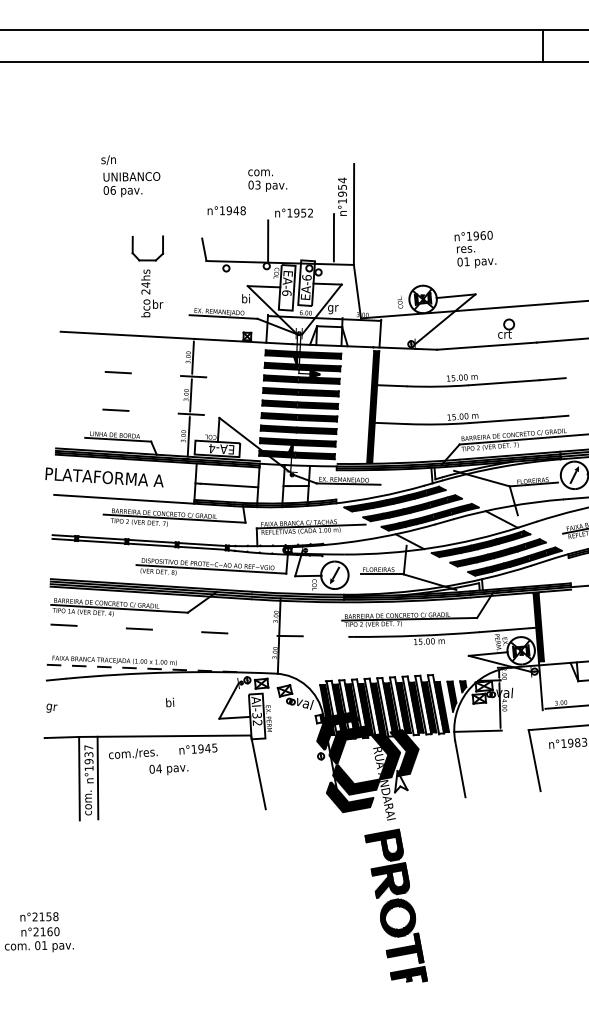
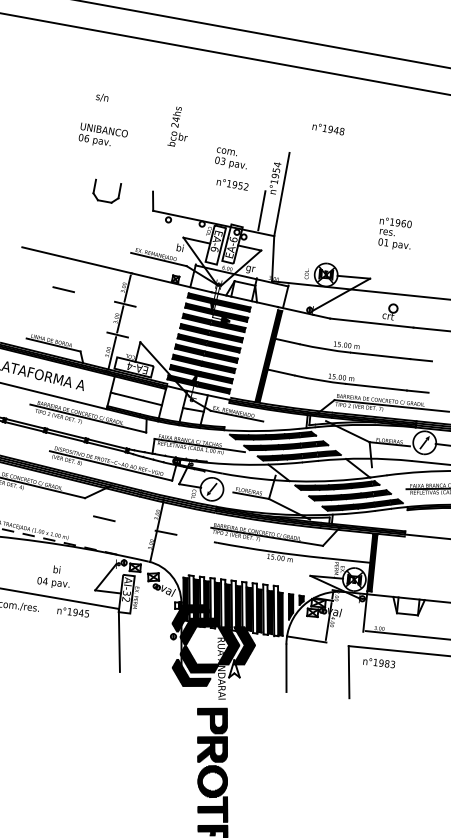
text: (108, 159) -> (102, 97), moved
text: (267, 180) -> (231, 159), moved
text: (226, 210) -> (328, 128), moved
line: (268, 240) -> (207, 203), removed
text: (475, 249) -> (395, 233), moved
text: (152, 293) -> (180, 127), moved
line: (115, 409) -> (55, 319), removed
line: (138, 628) -> (42, 503), removed
text: (168, 769) -> (53, 583), moved

